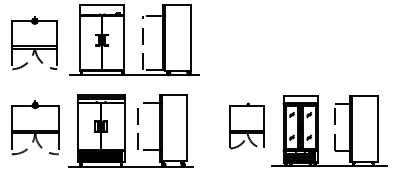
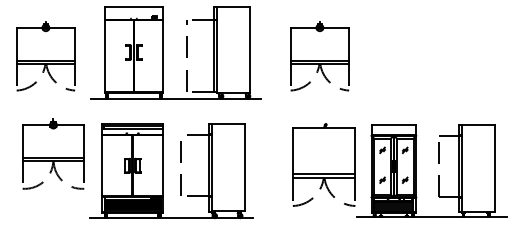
part: (243, 43) -> (319, 56), added
part: (247, 125) -> (324, 164), size x1.4
part: (35, 127) -> (53, 153), moved

